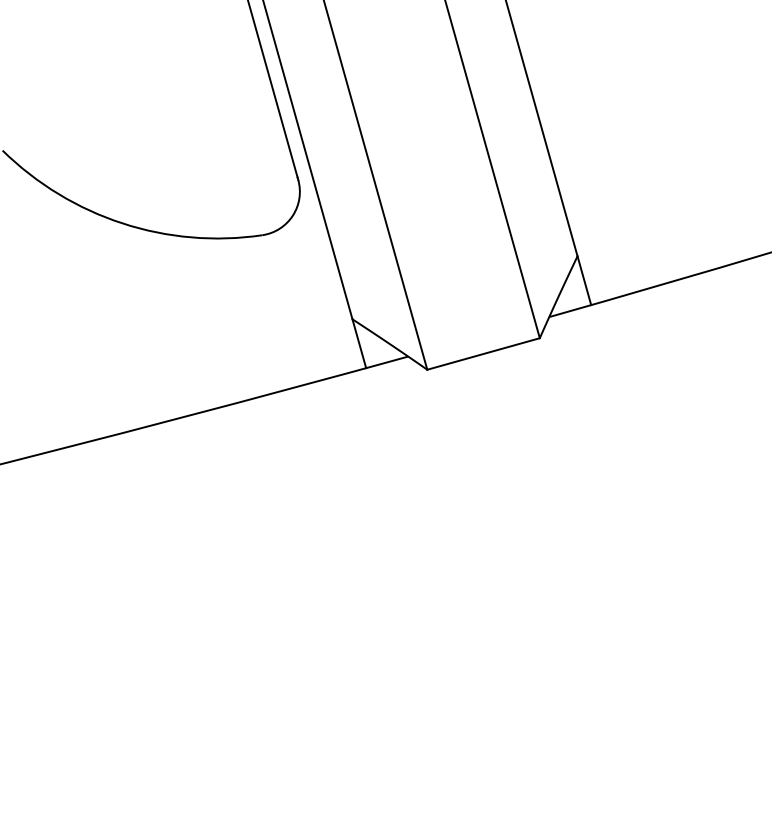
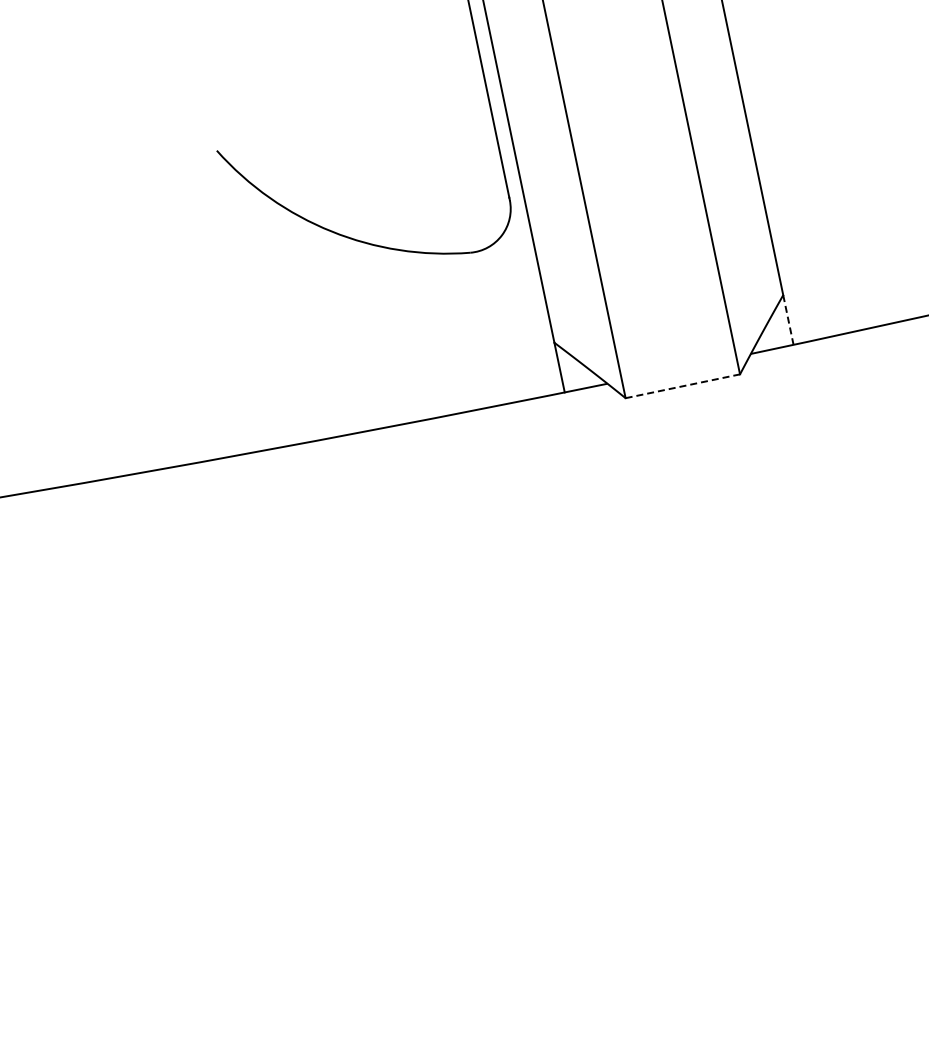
line: (584, 281) -> (788, 320), solid -> dashed
line: (484, 354) -> (683, 386), solid -> dashed

